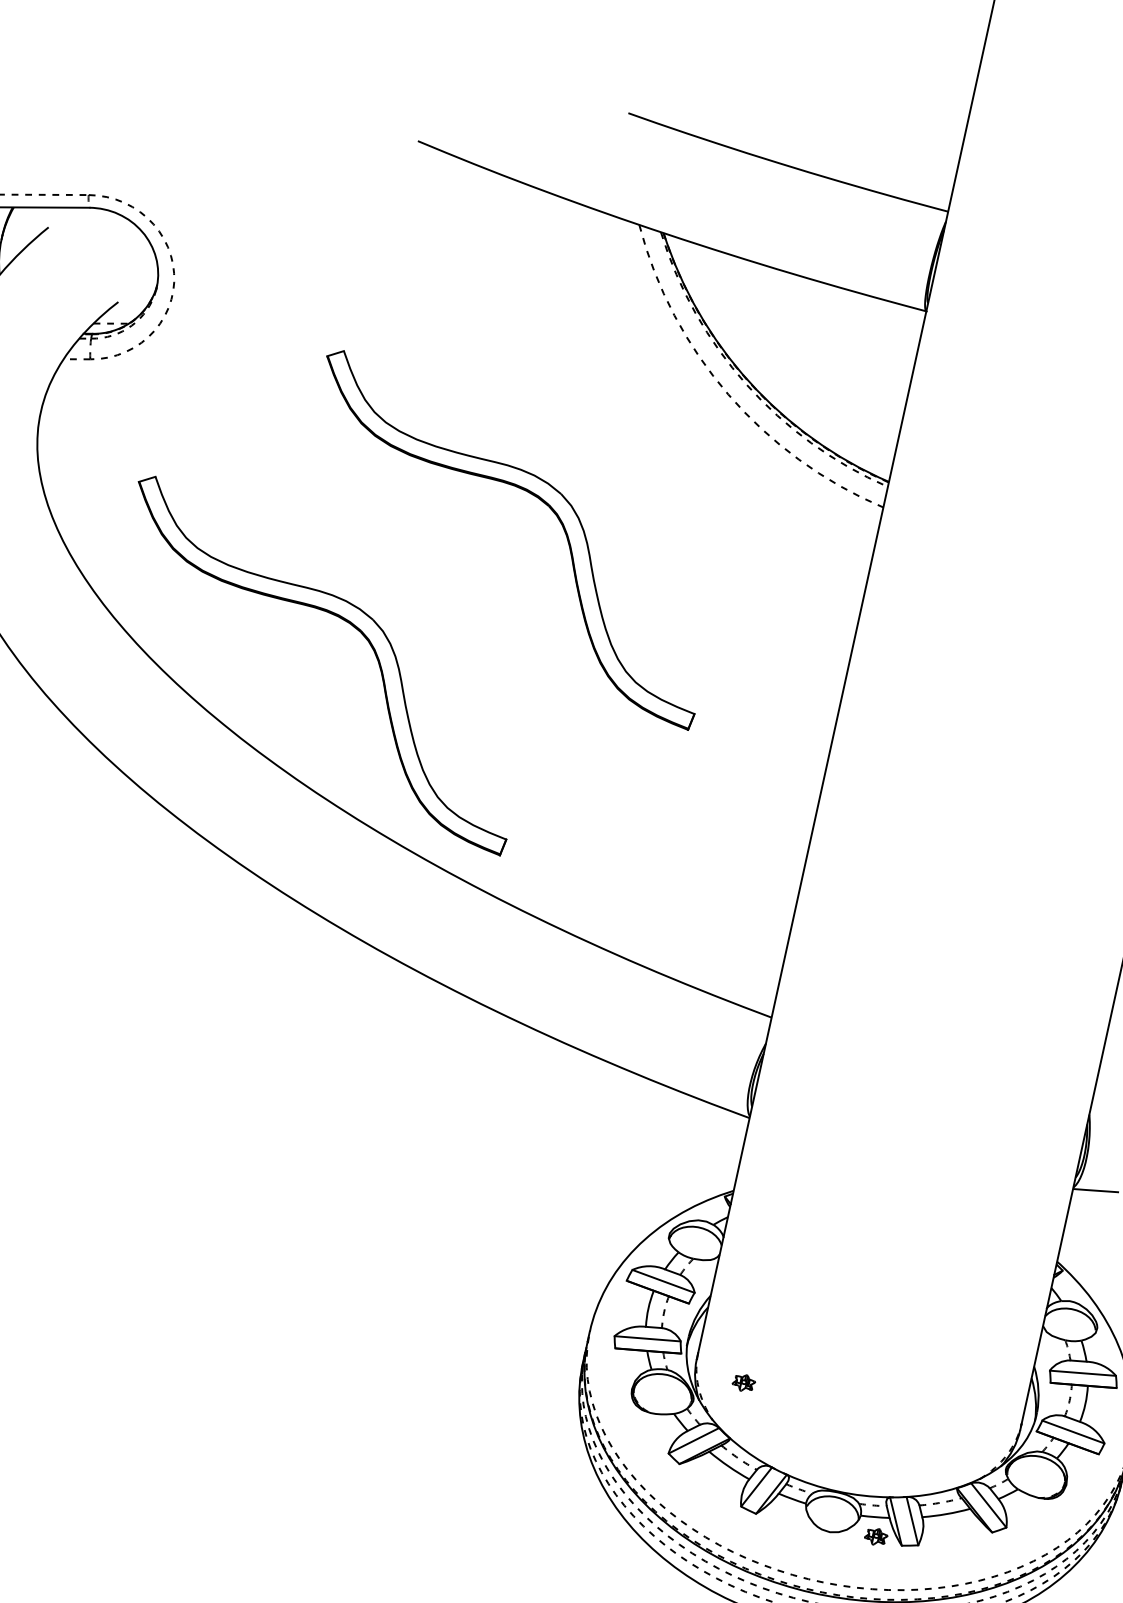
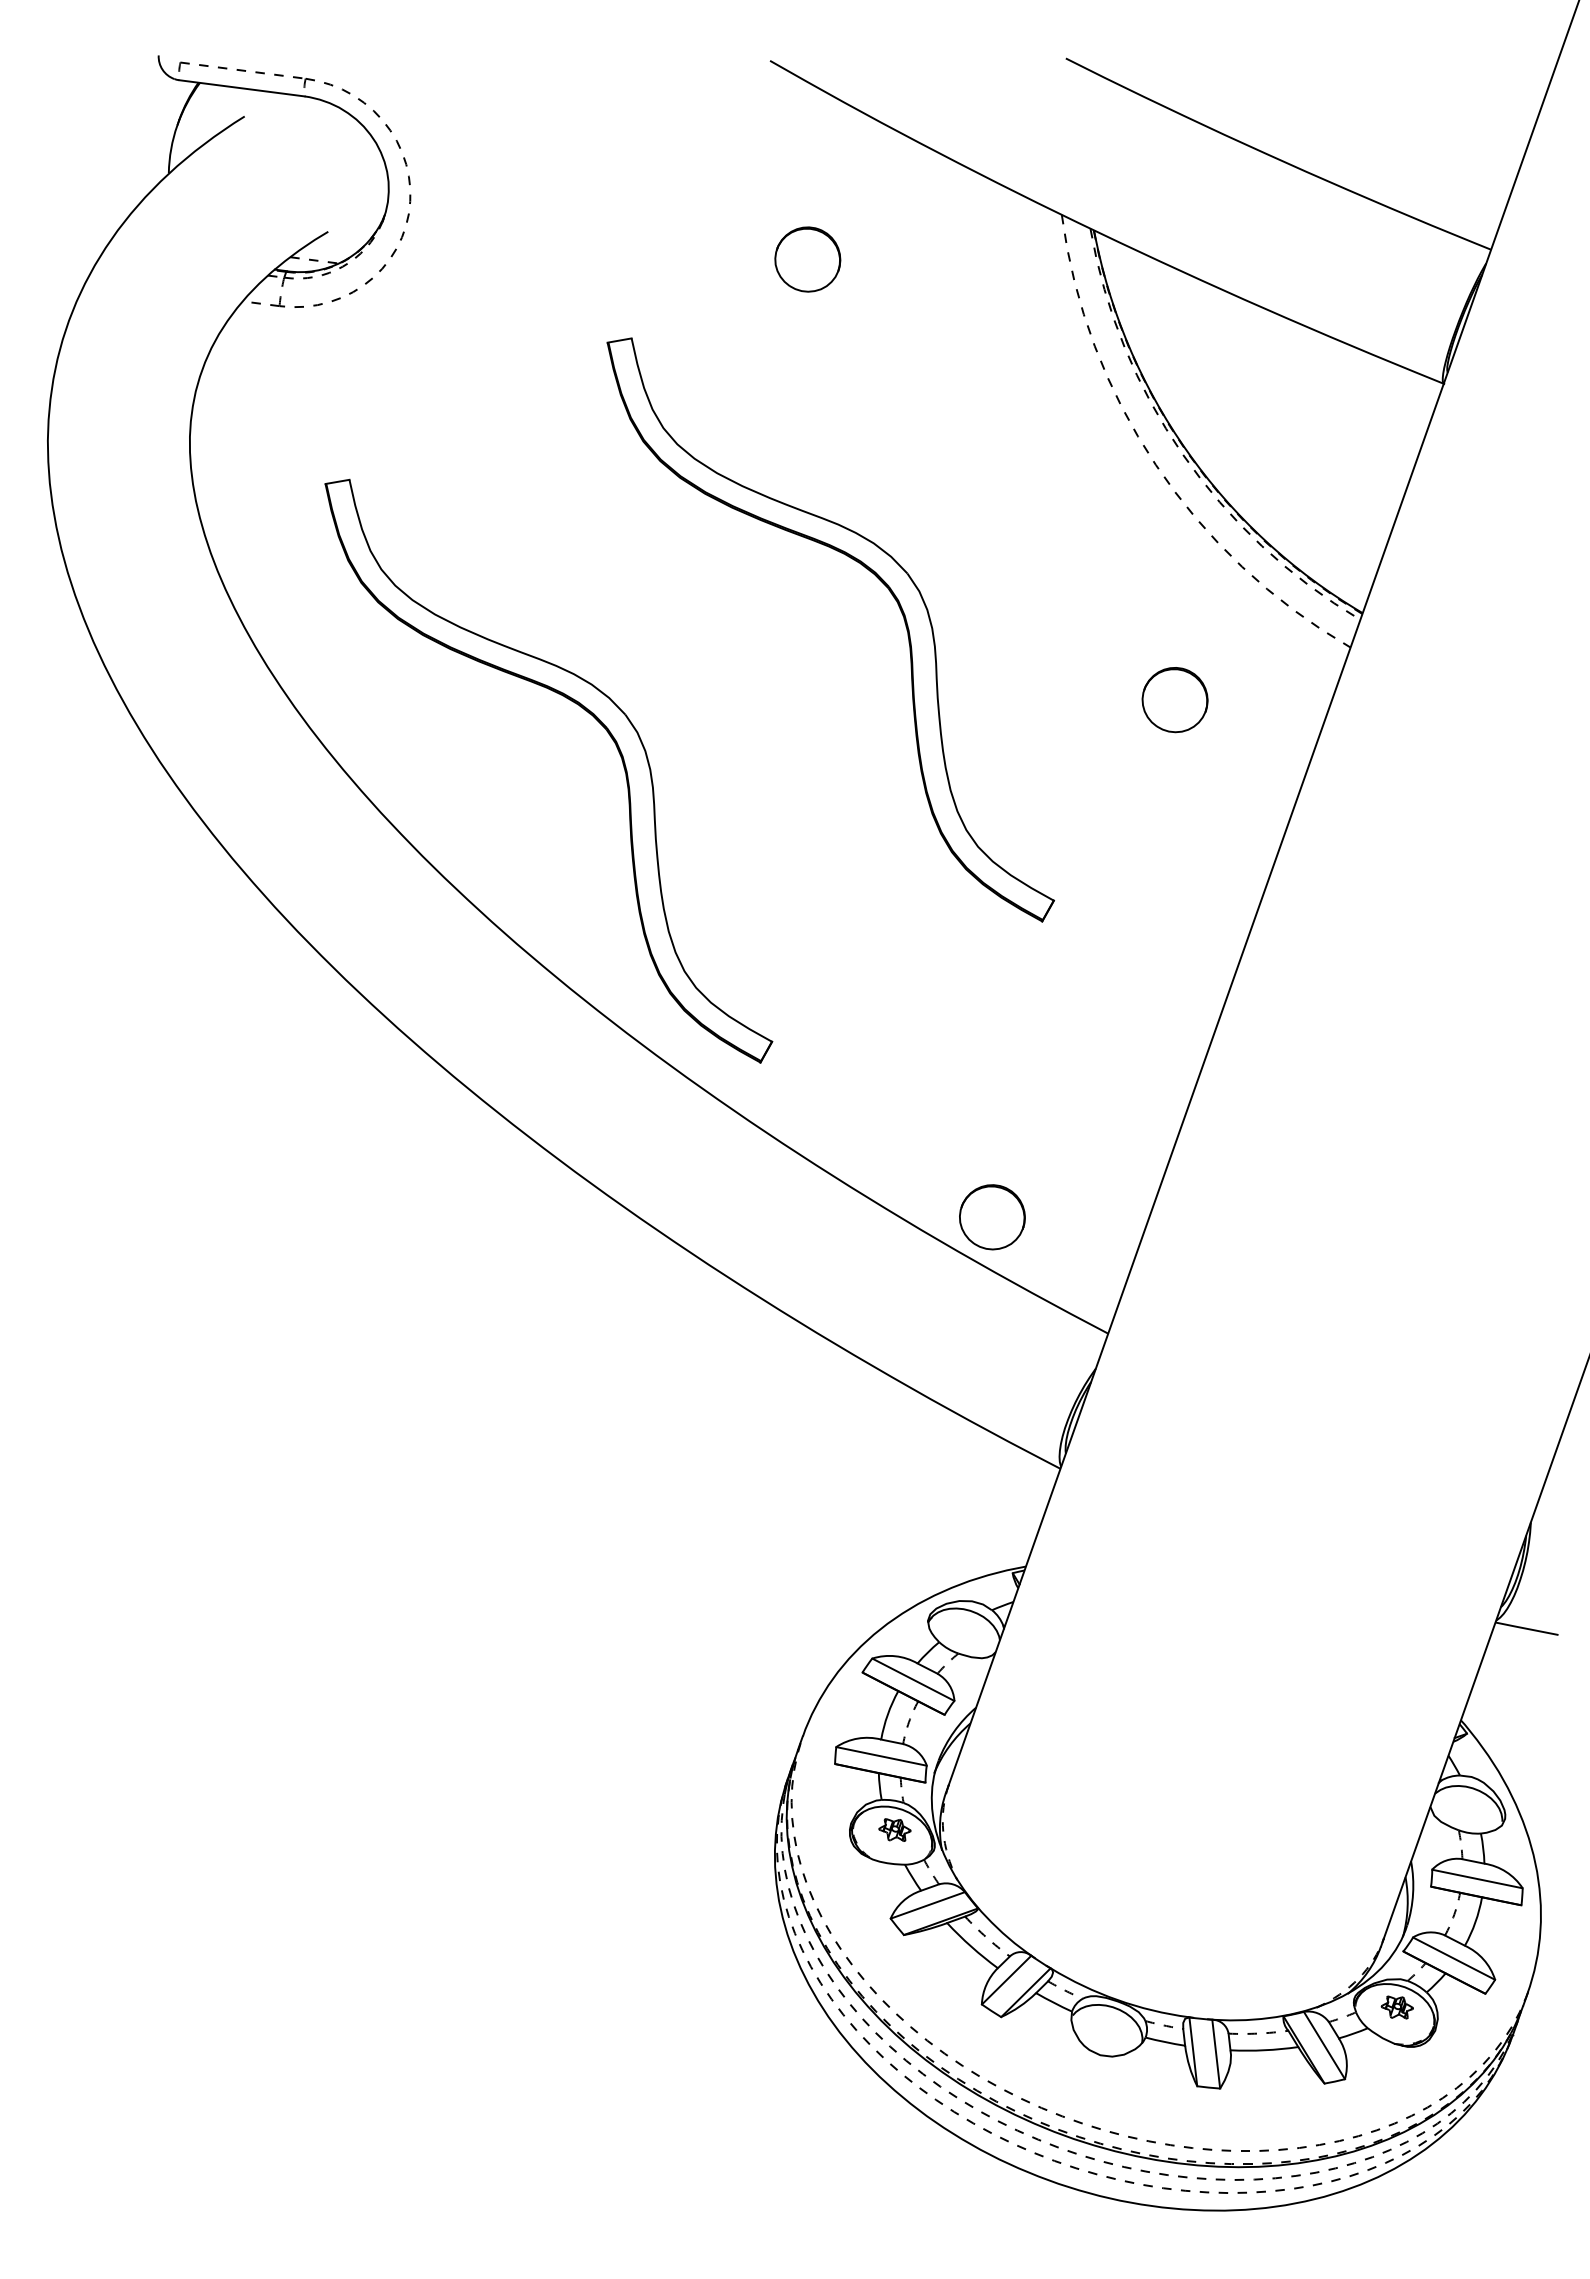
part: (462, 279) -> (807, 259), added
part: (762, 560) -> (1174, 700), added
part: (678, 945) -> (992, 1217), added
part: (743, 1382) -> (894, 1829), moved
part: (875, 1536) -> (1396, 2007), moved

